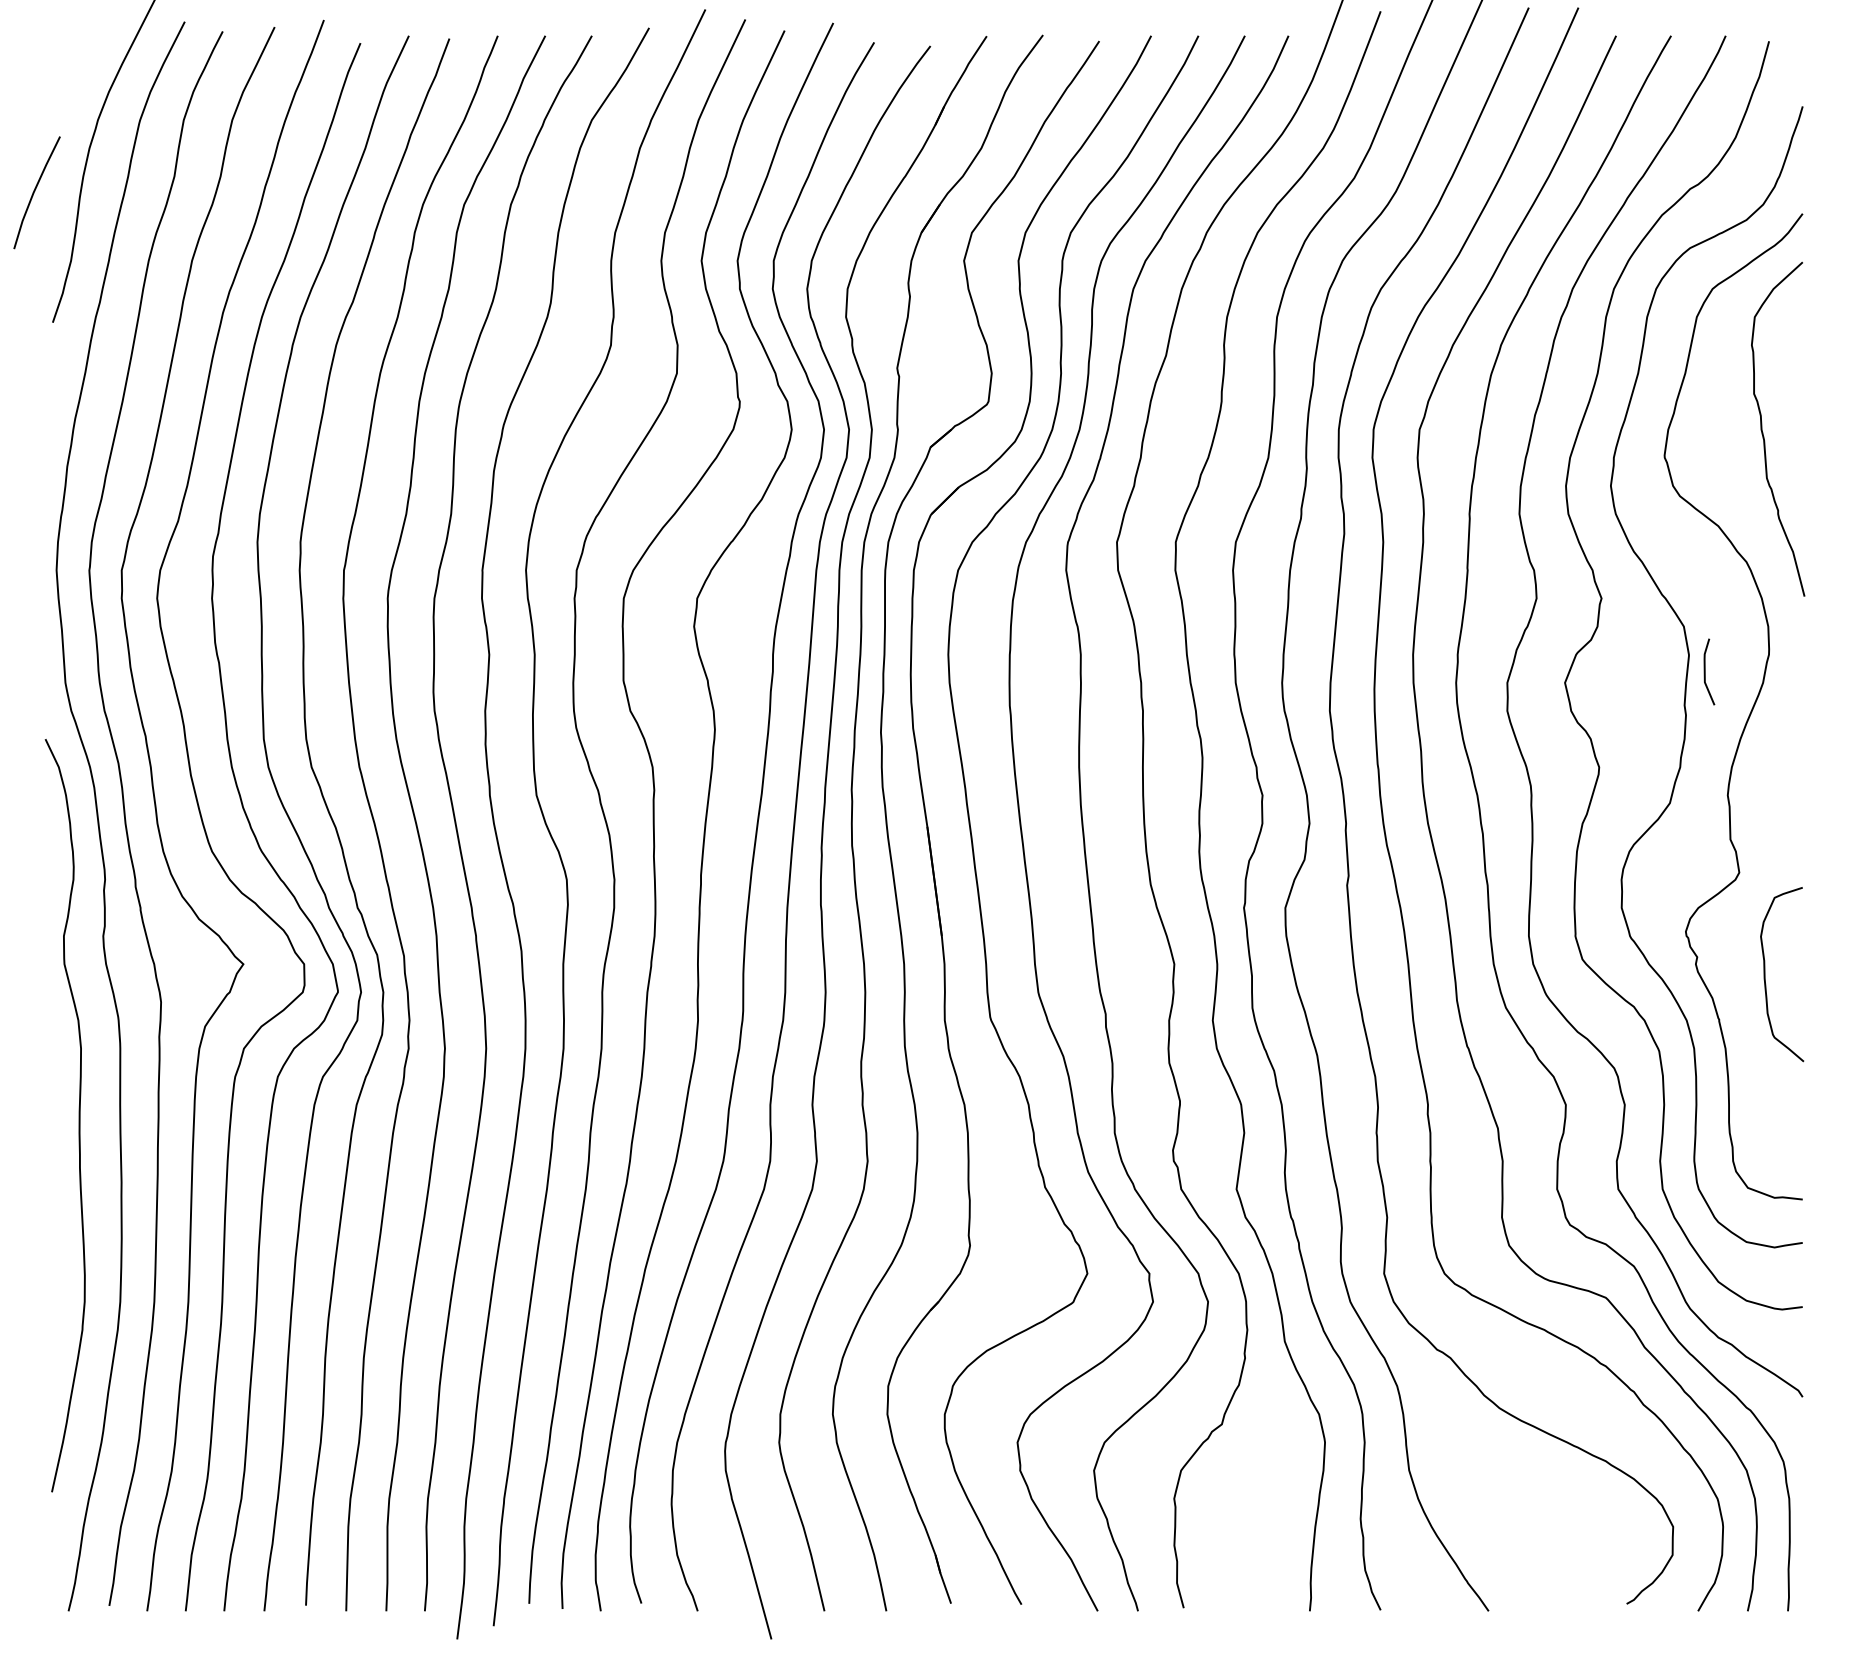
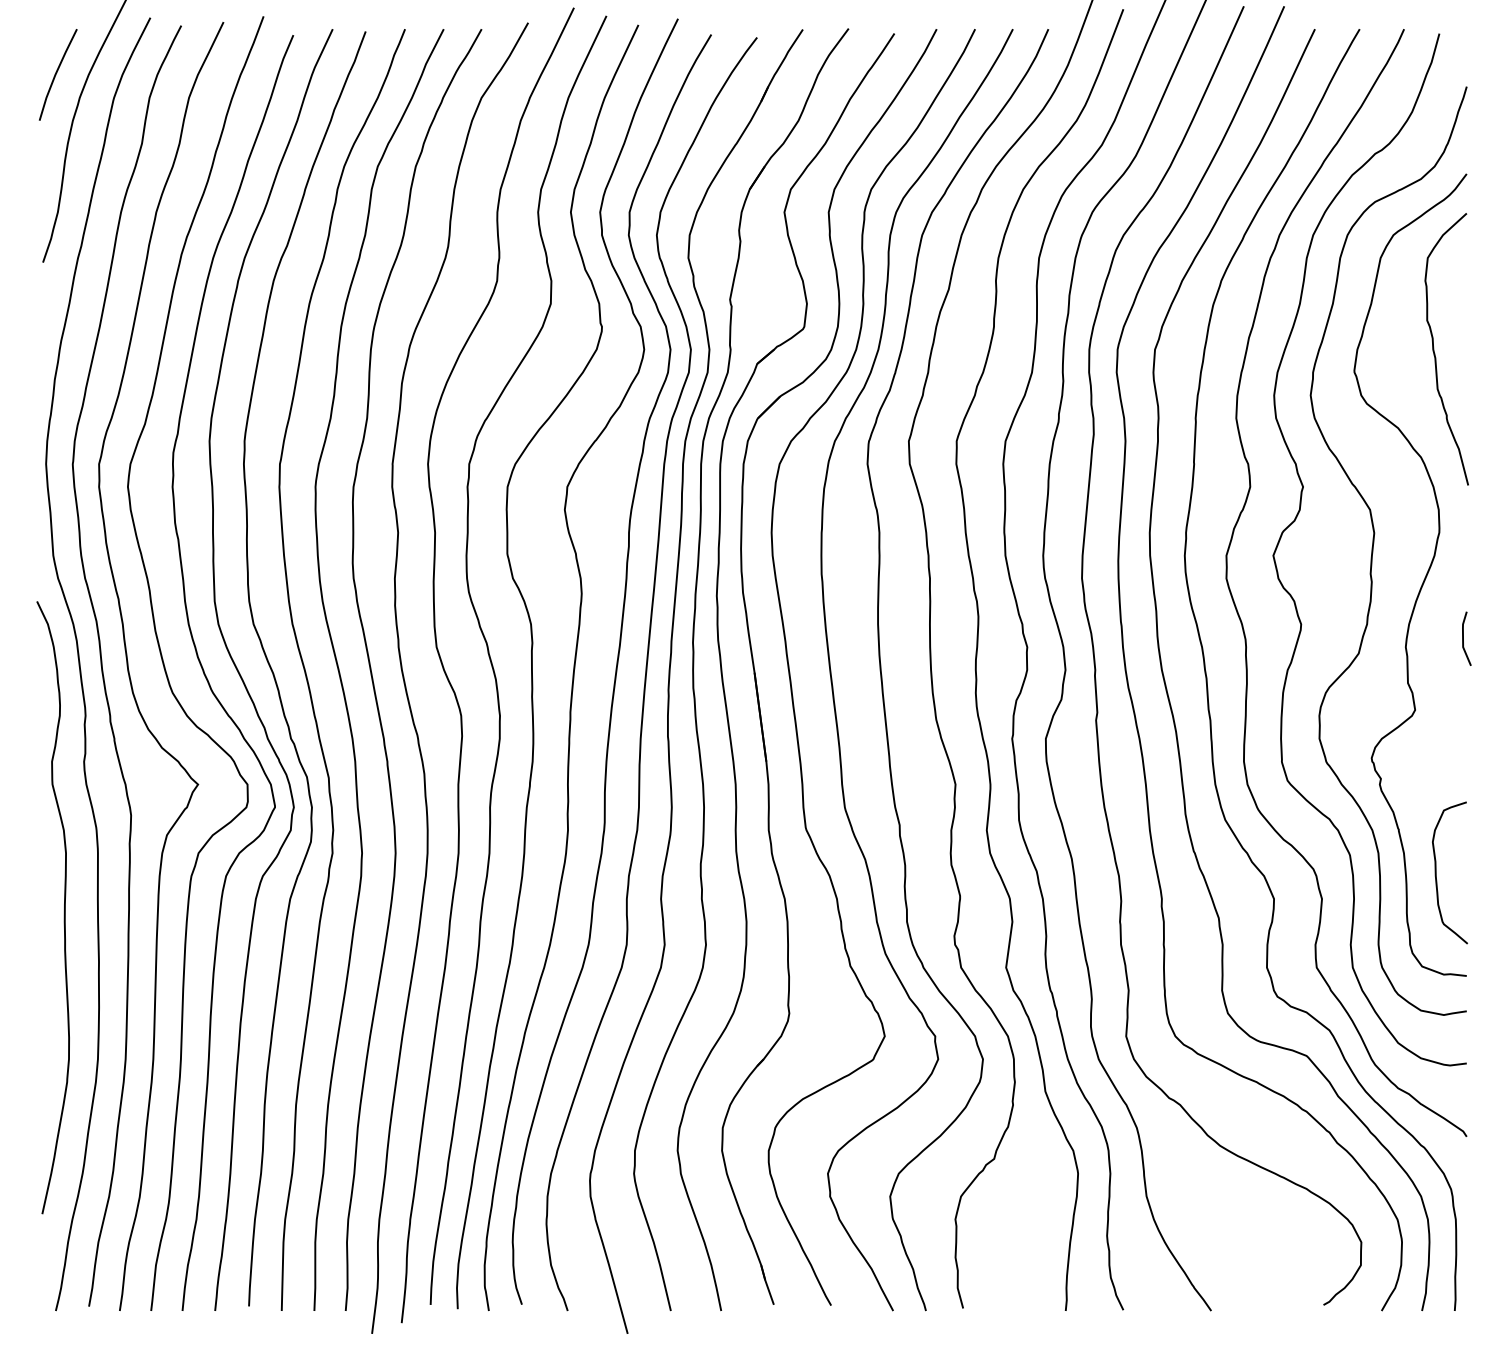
line: (36, 191) -> (57, 73), moved
line: (1705, 671) -> (1463, 638), moved
curve: (1765, 973) -> (1436, 872), moved

